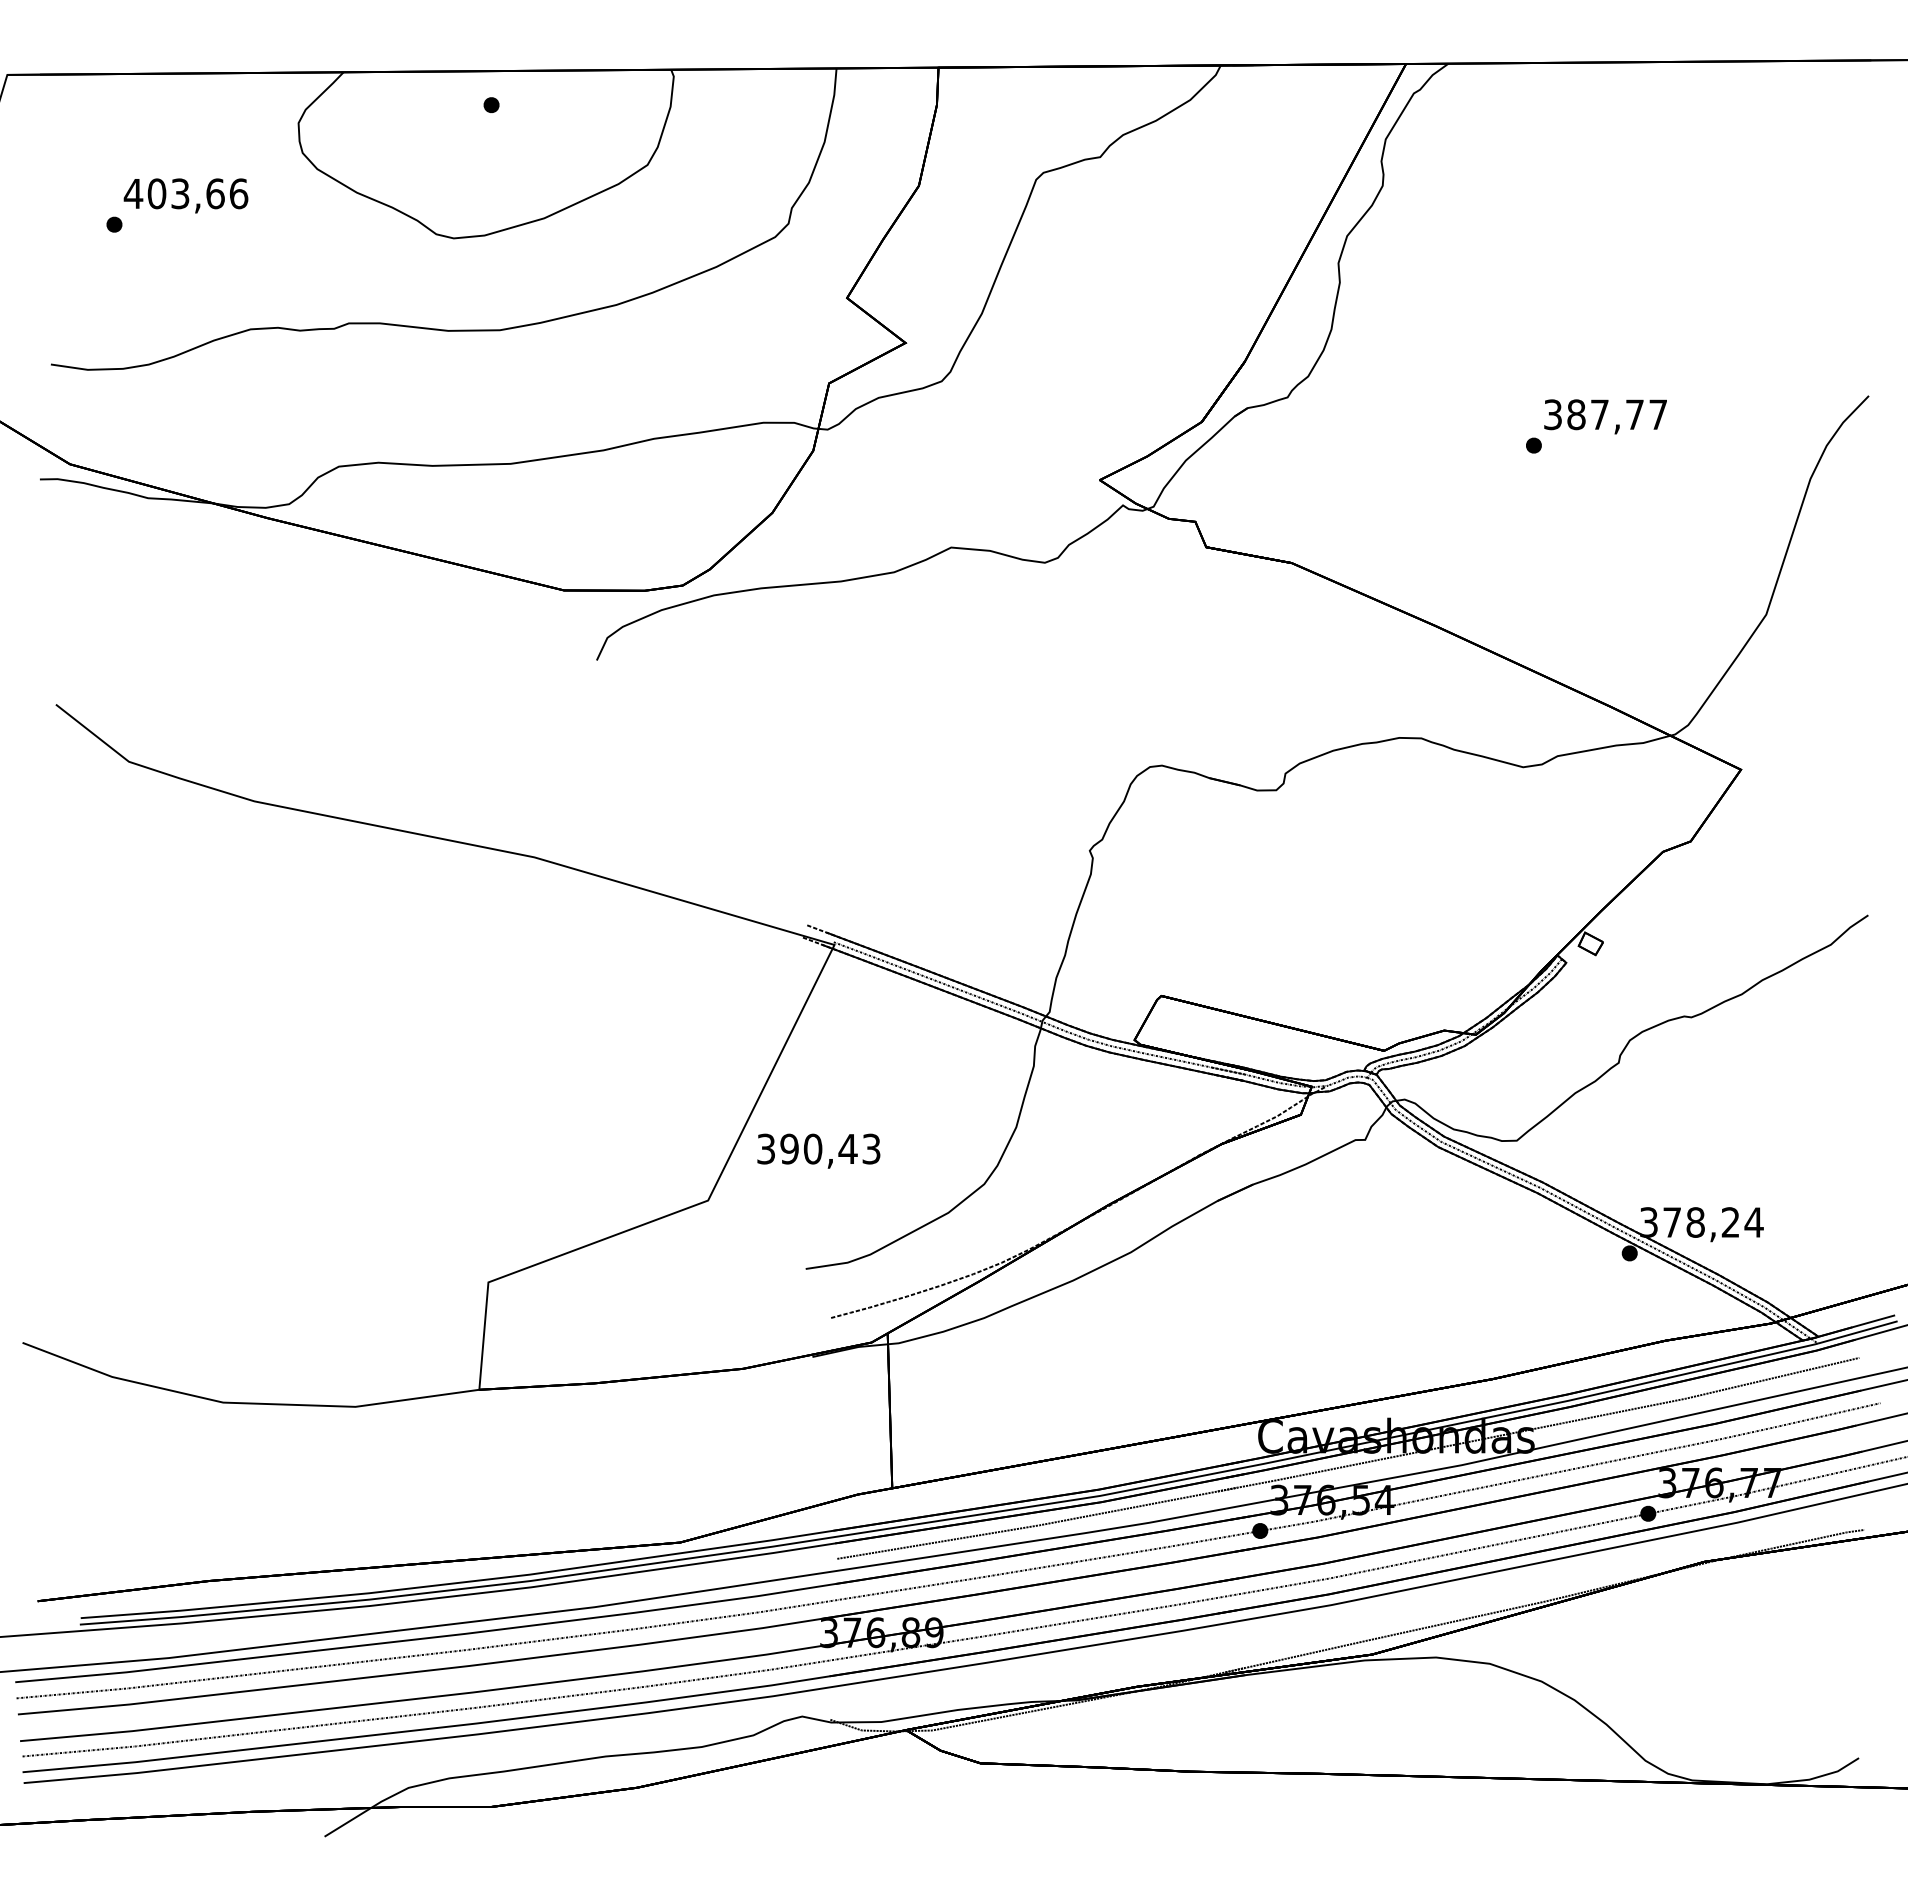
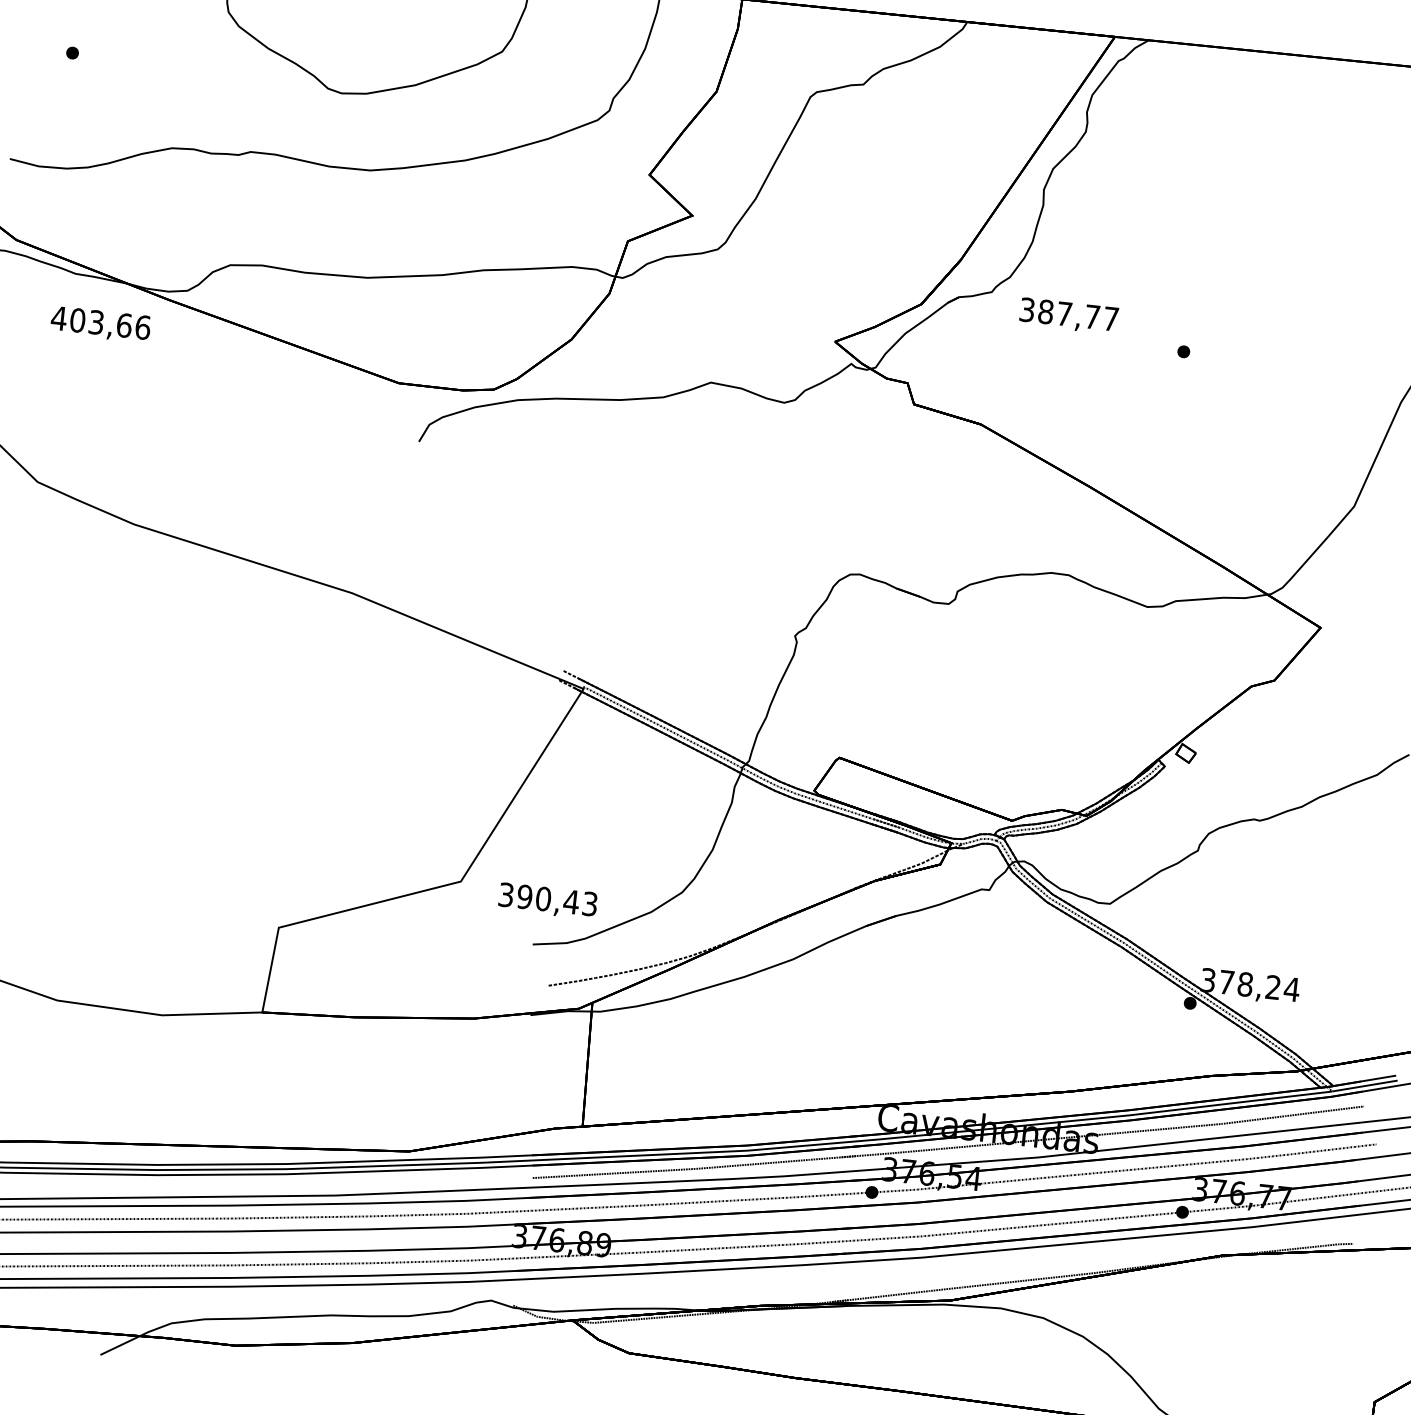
text: (185, 195) -> (100, 324), moved
text: (1605, 416) -> (1068, 315), moved
text: (818, 1150) -> (547, 900), moved

